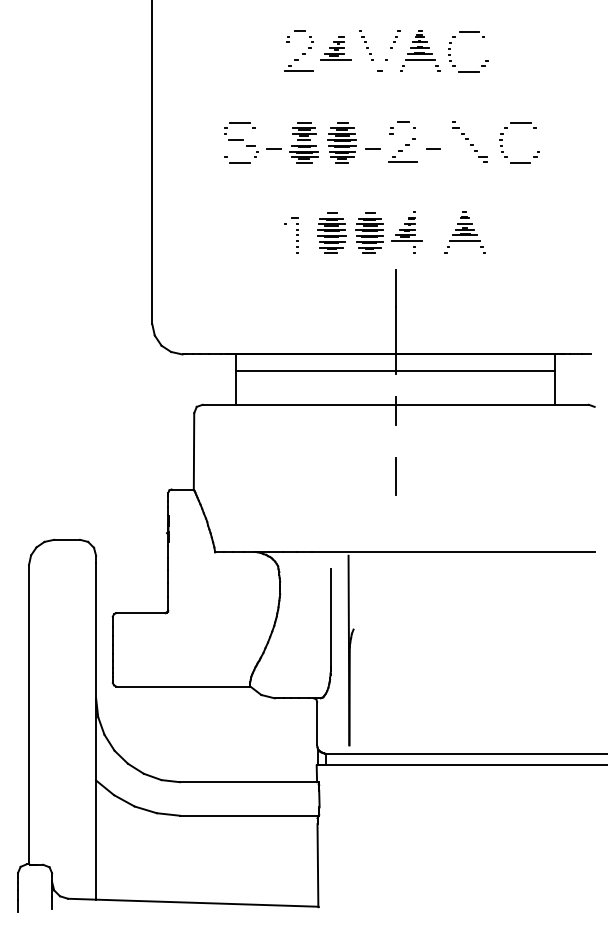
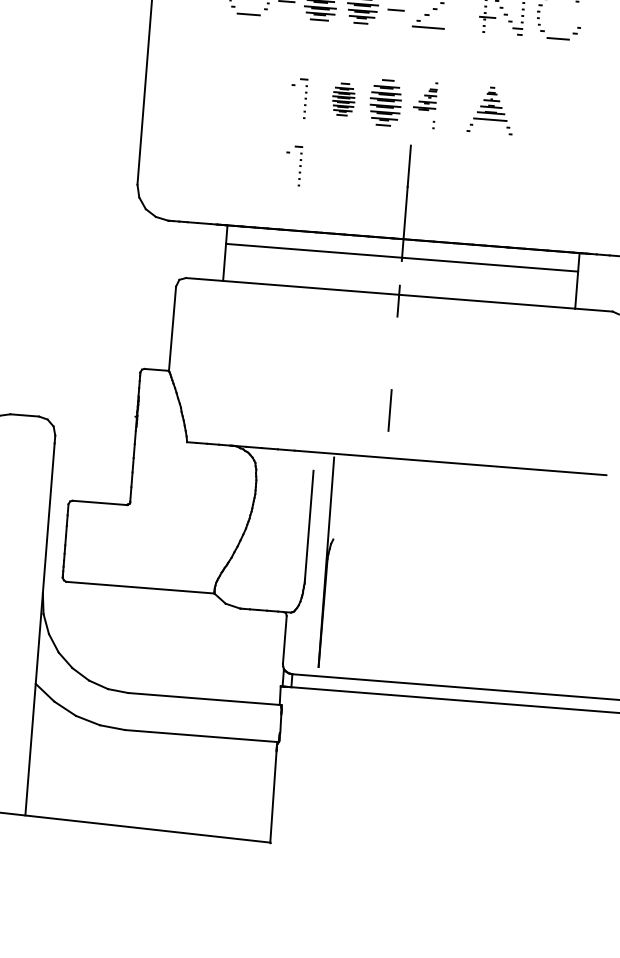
line: (433, 148) -> (487, 16), moved
part: (331, 232) -> (343, 98), size x0.7
line: (406, 240) -> (425, 114), removed
part: (291, 296) -> (293, 166), added
line: (395, 476) -> (390, 410), moved

